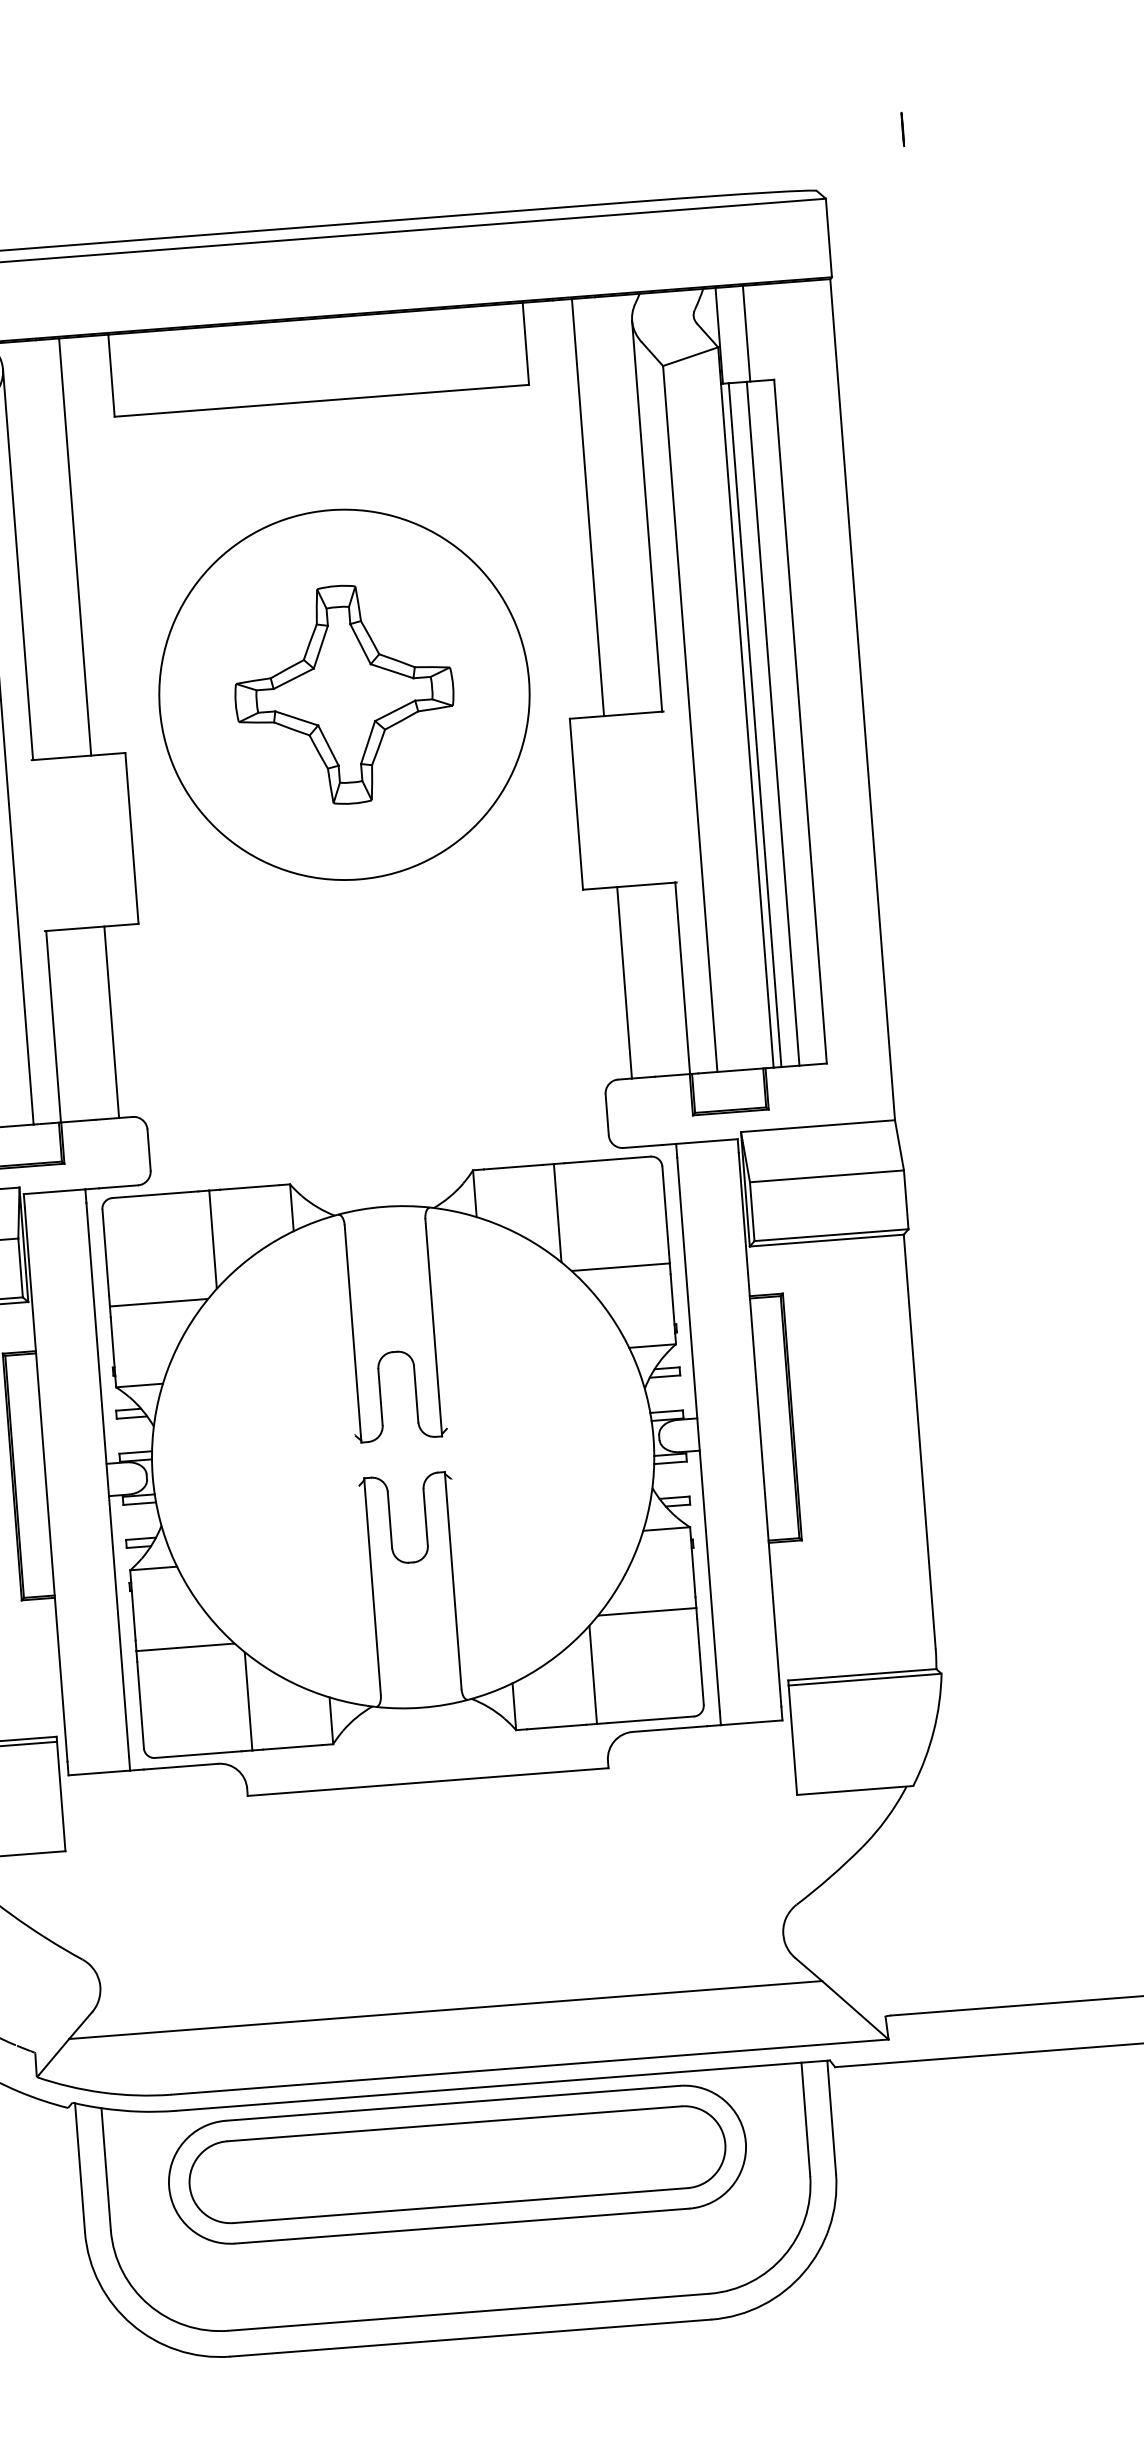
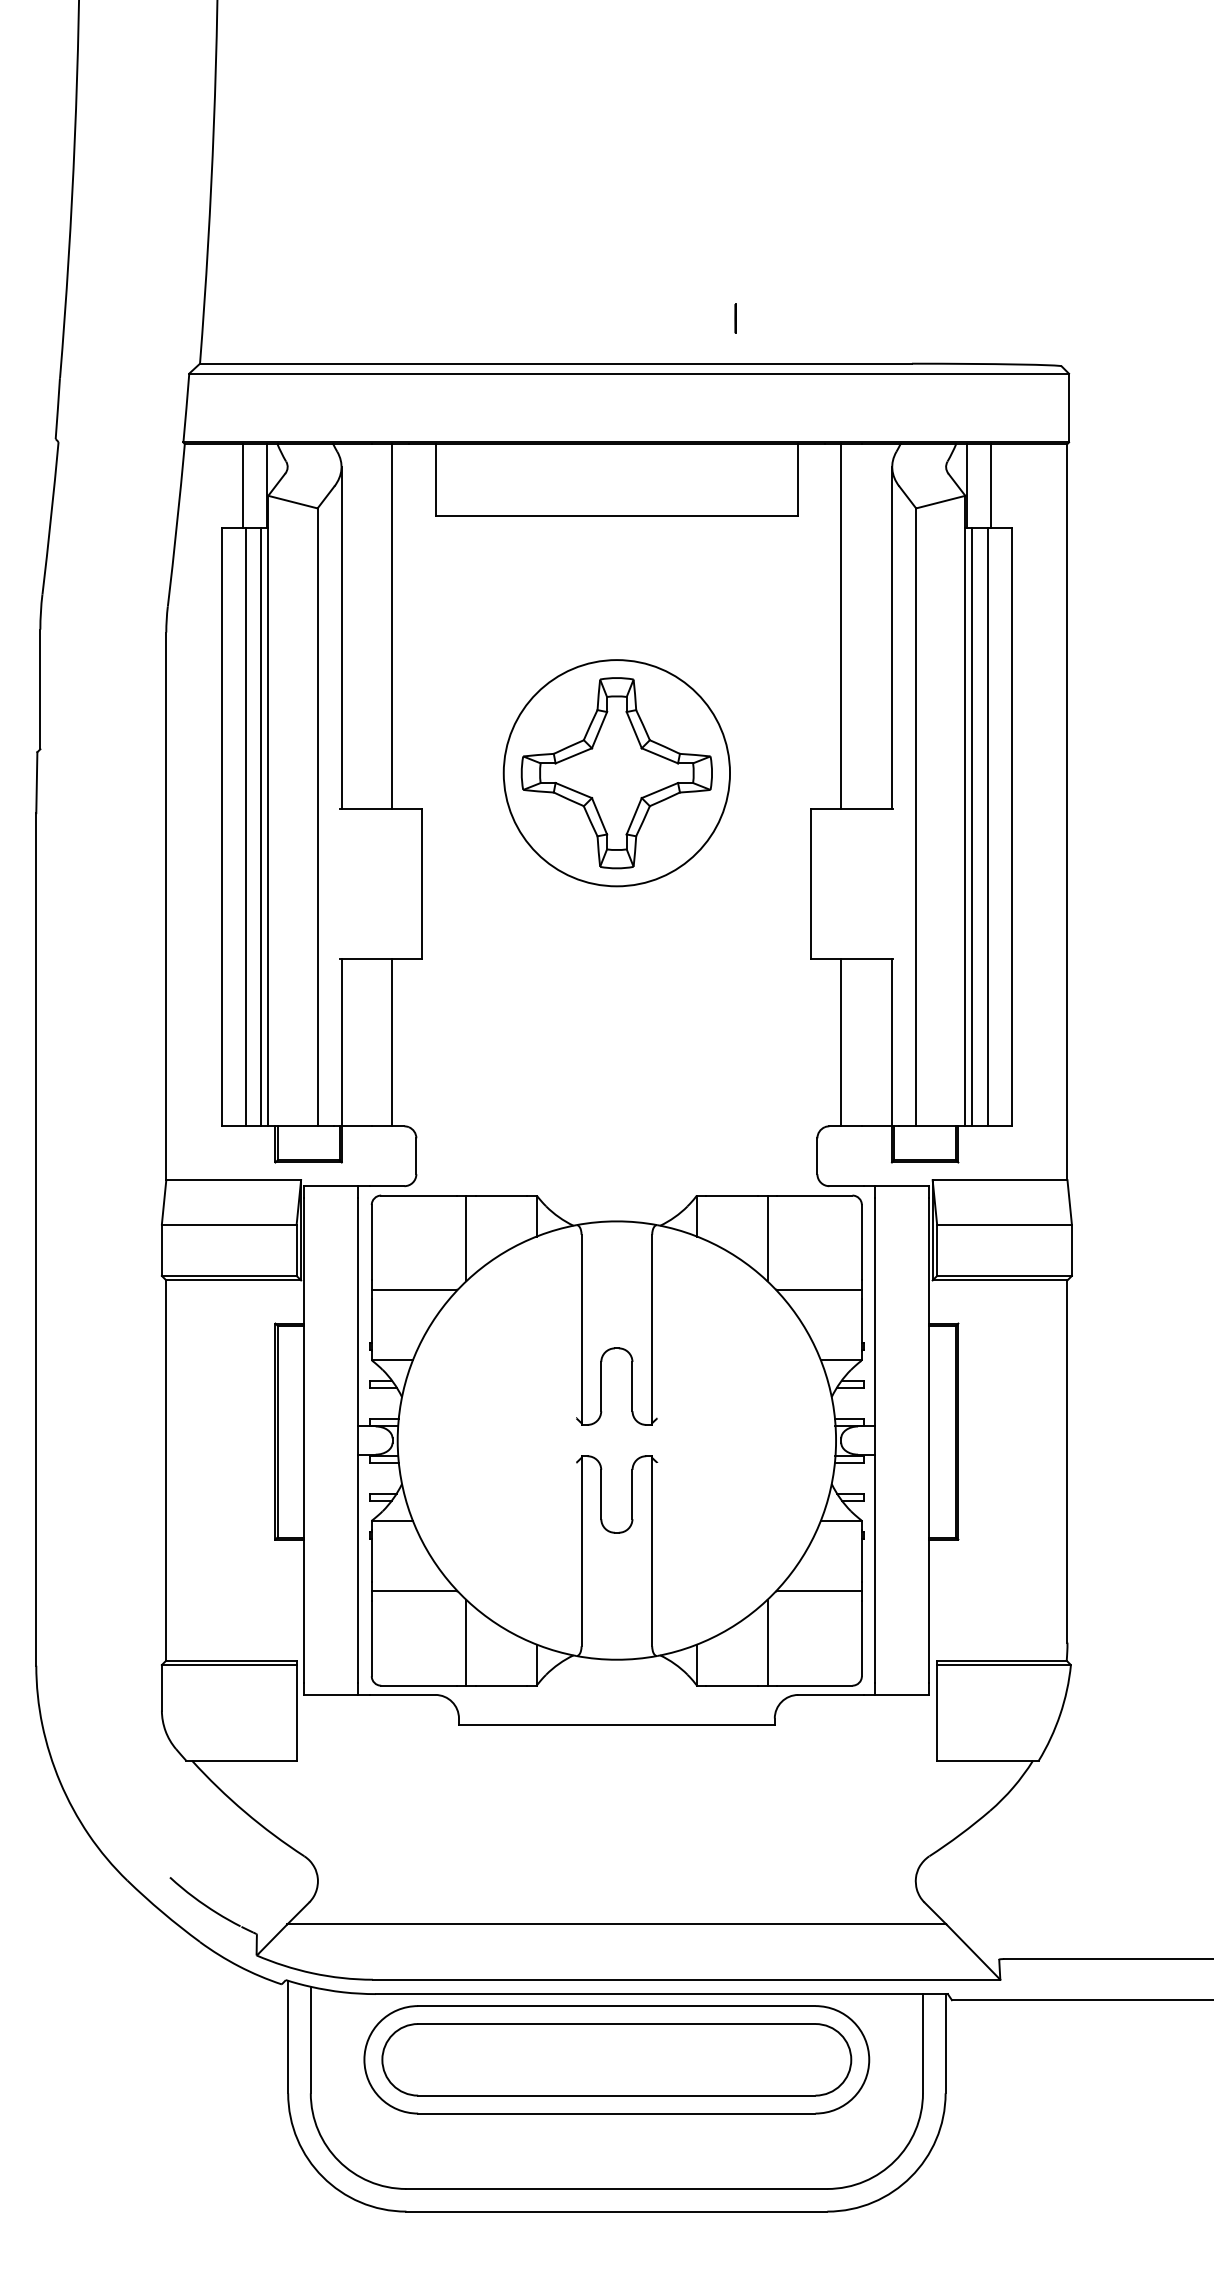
line: (902, 129) -> (735, 318), moved
circle: (343, 694) -> (616, 772), size x0.7

